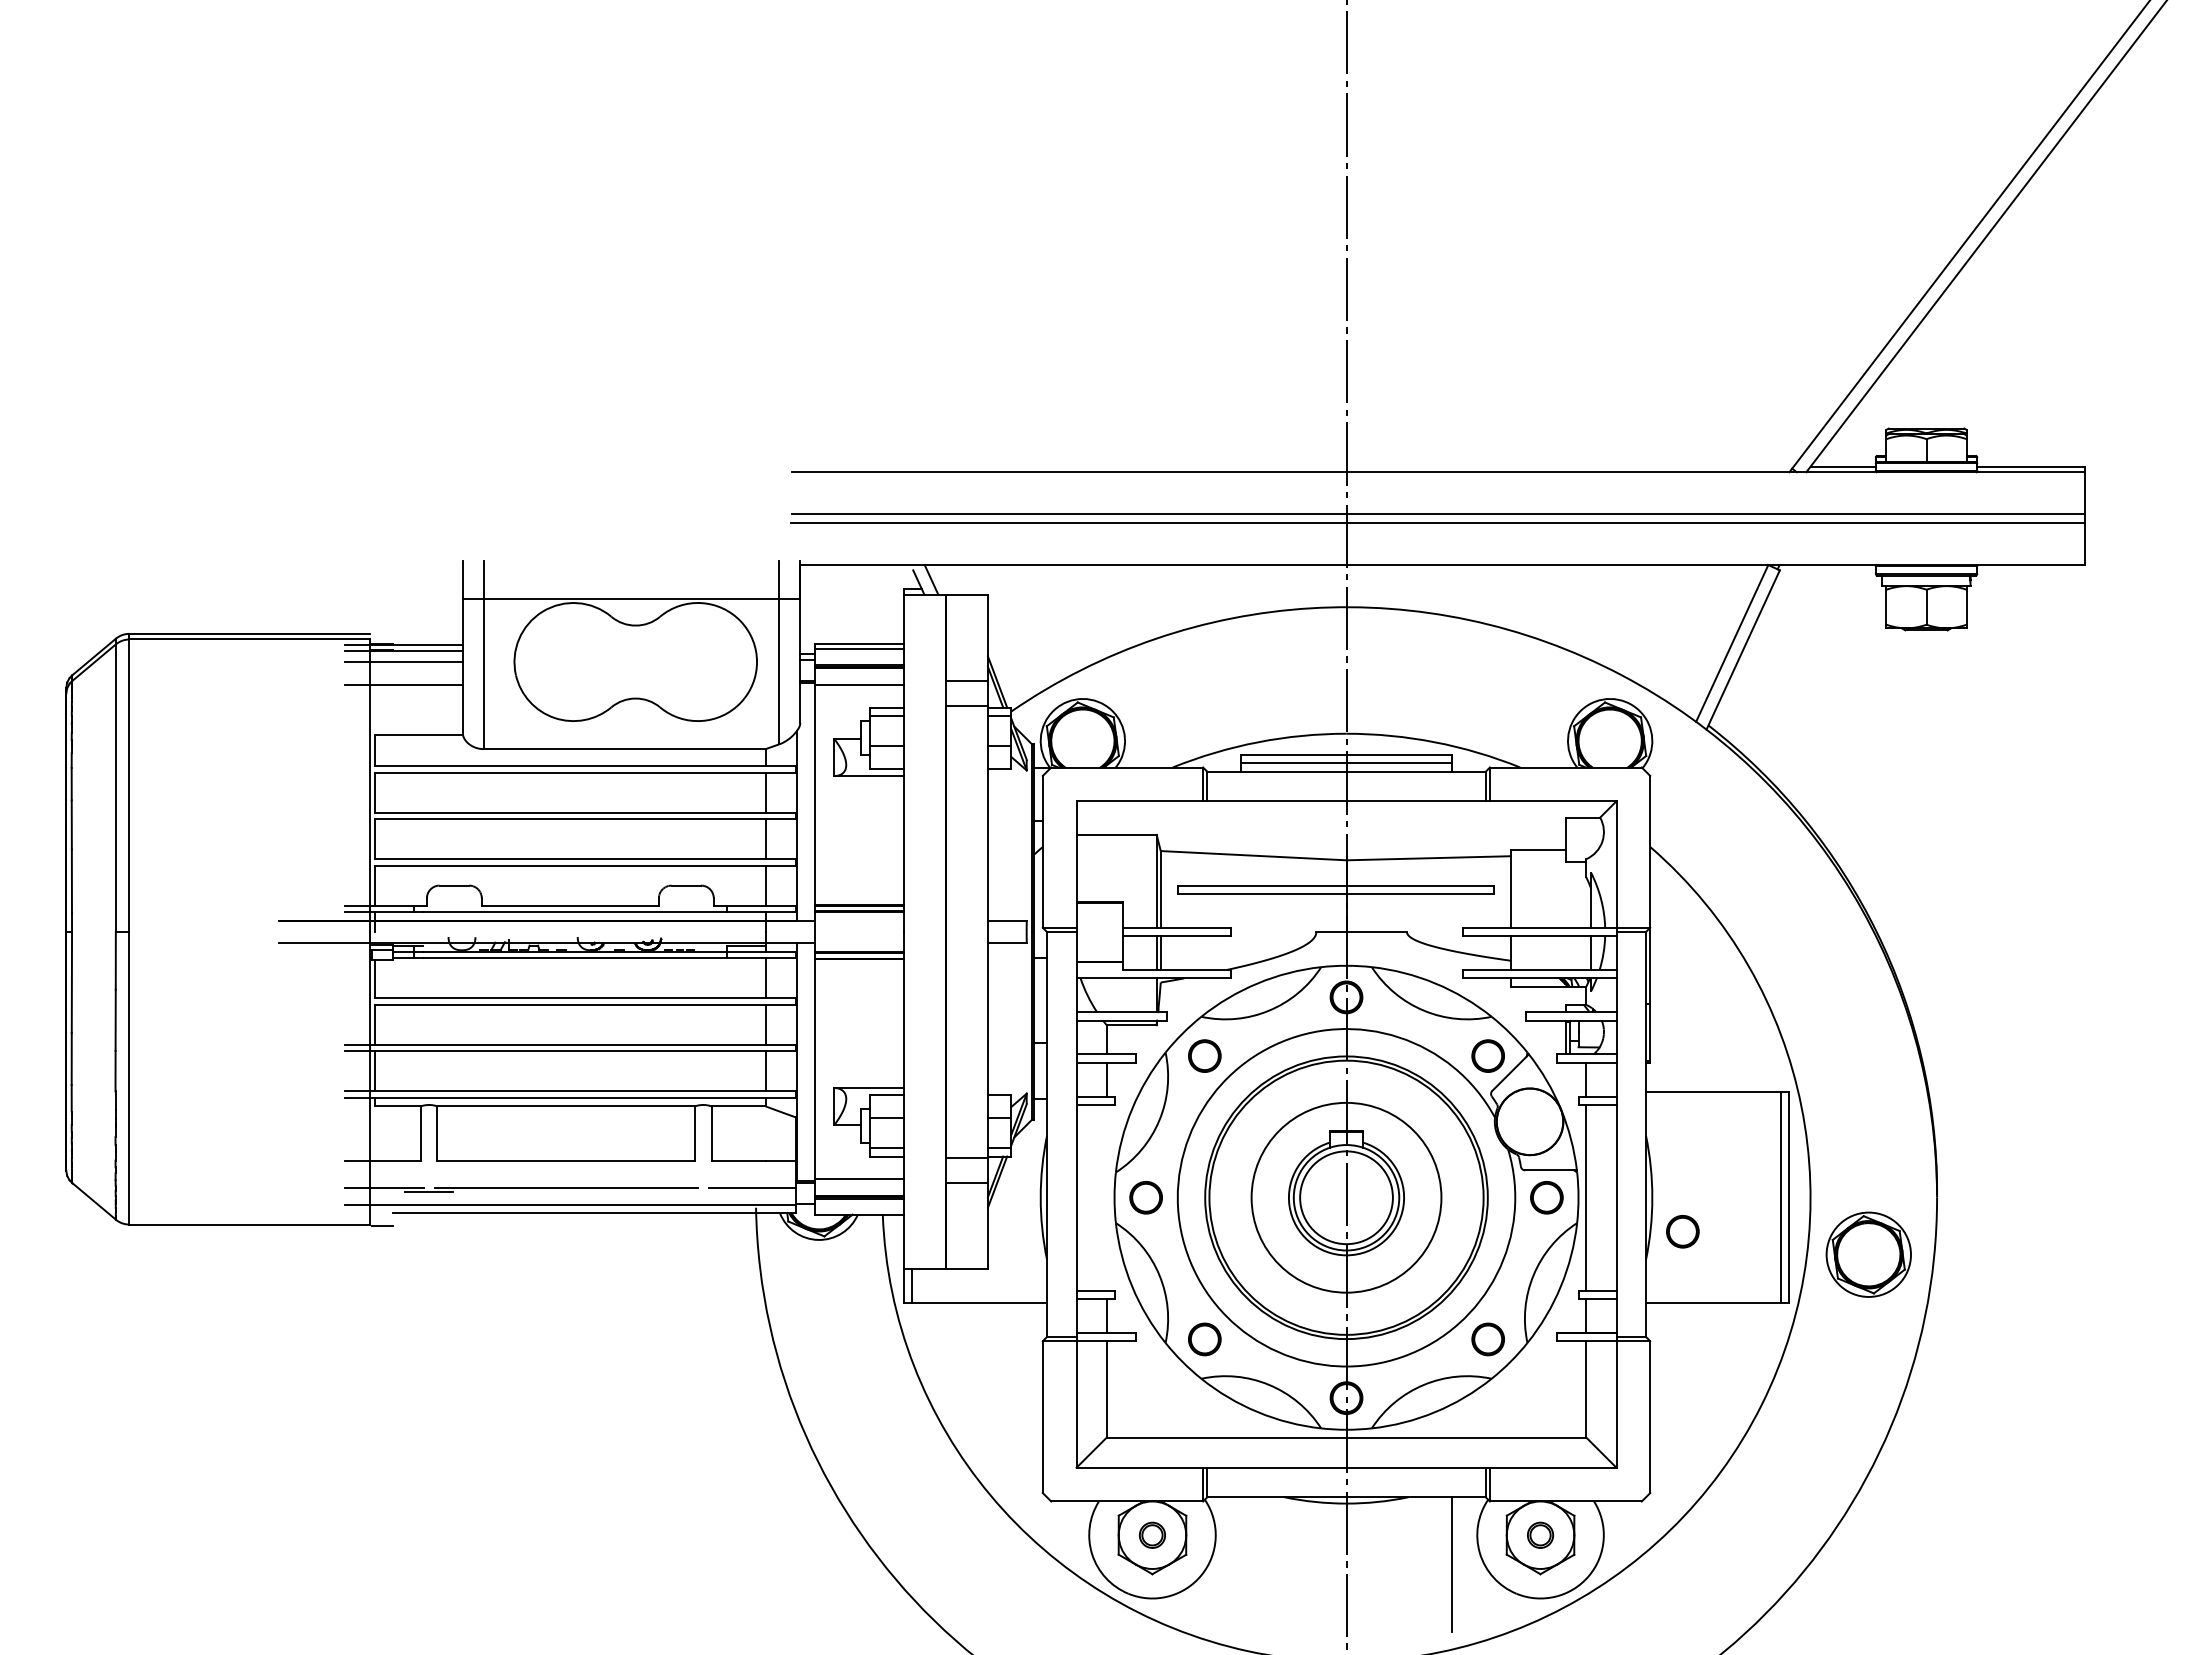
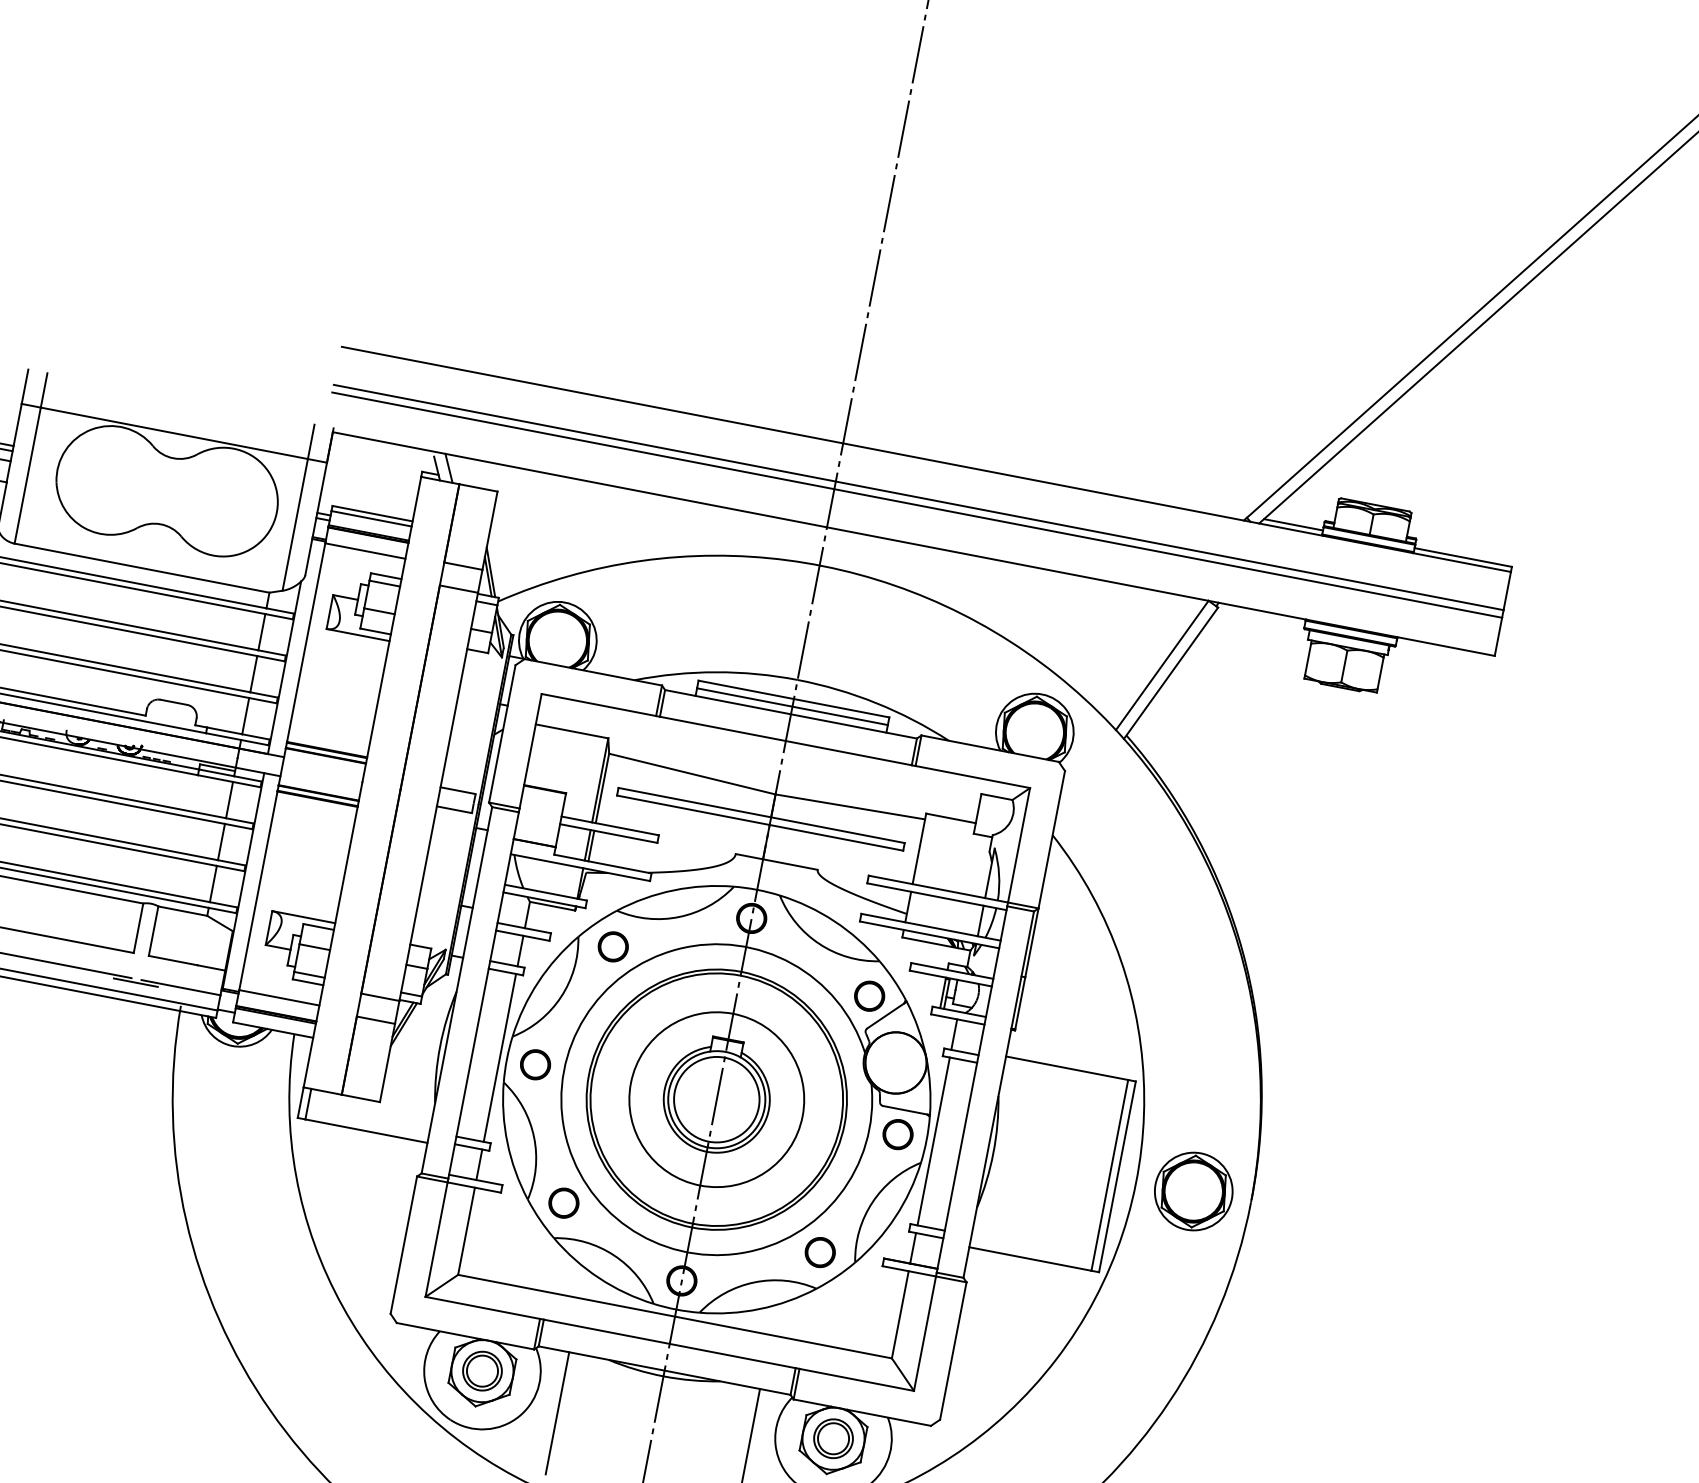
line: (702, 1192) -> (135, 982), added
line: (1106, 1197) -> (499, 1057), added
part: (1682, 1231) -> (1014, 1188), removed
part: (1868, 1254) -> (1193, 1191), moved
part: (1152, 1535) -> (482, 1371), size x1.67
part: (1540, 1535) -> (833, 1438), size x1.67
line: (1241, 1564) -> (557, 1413), added

